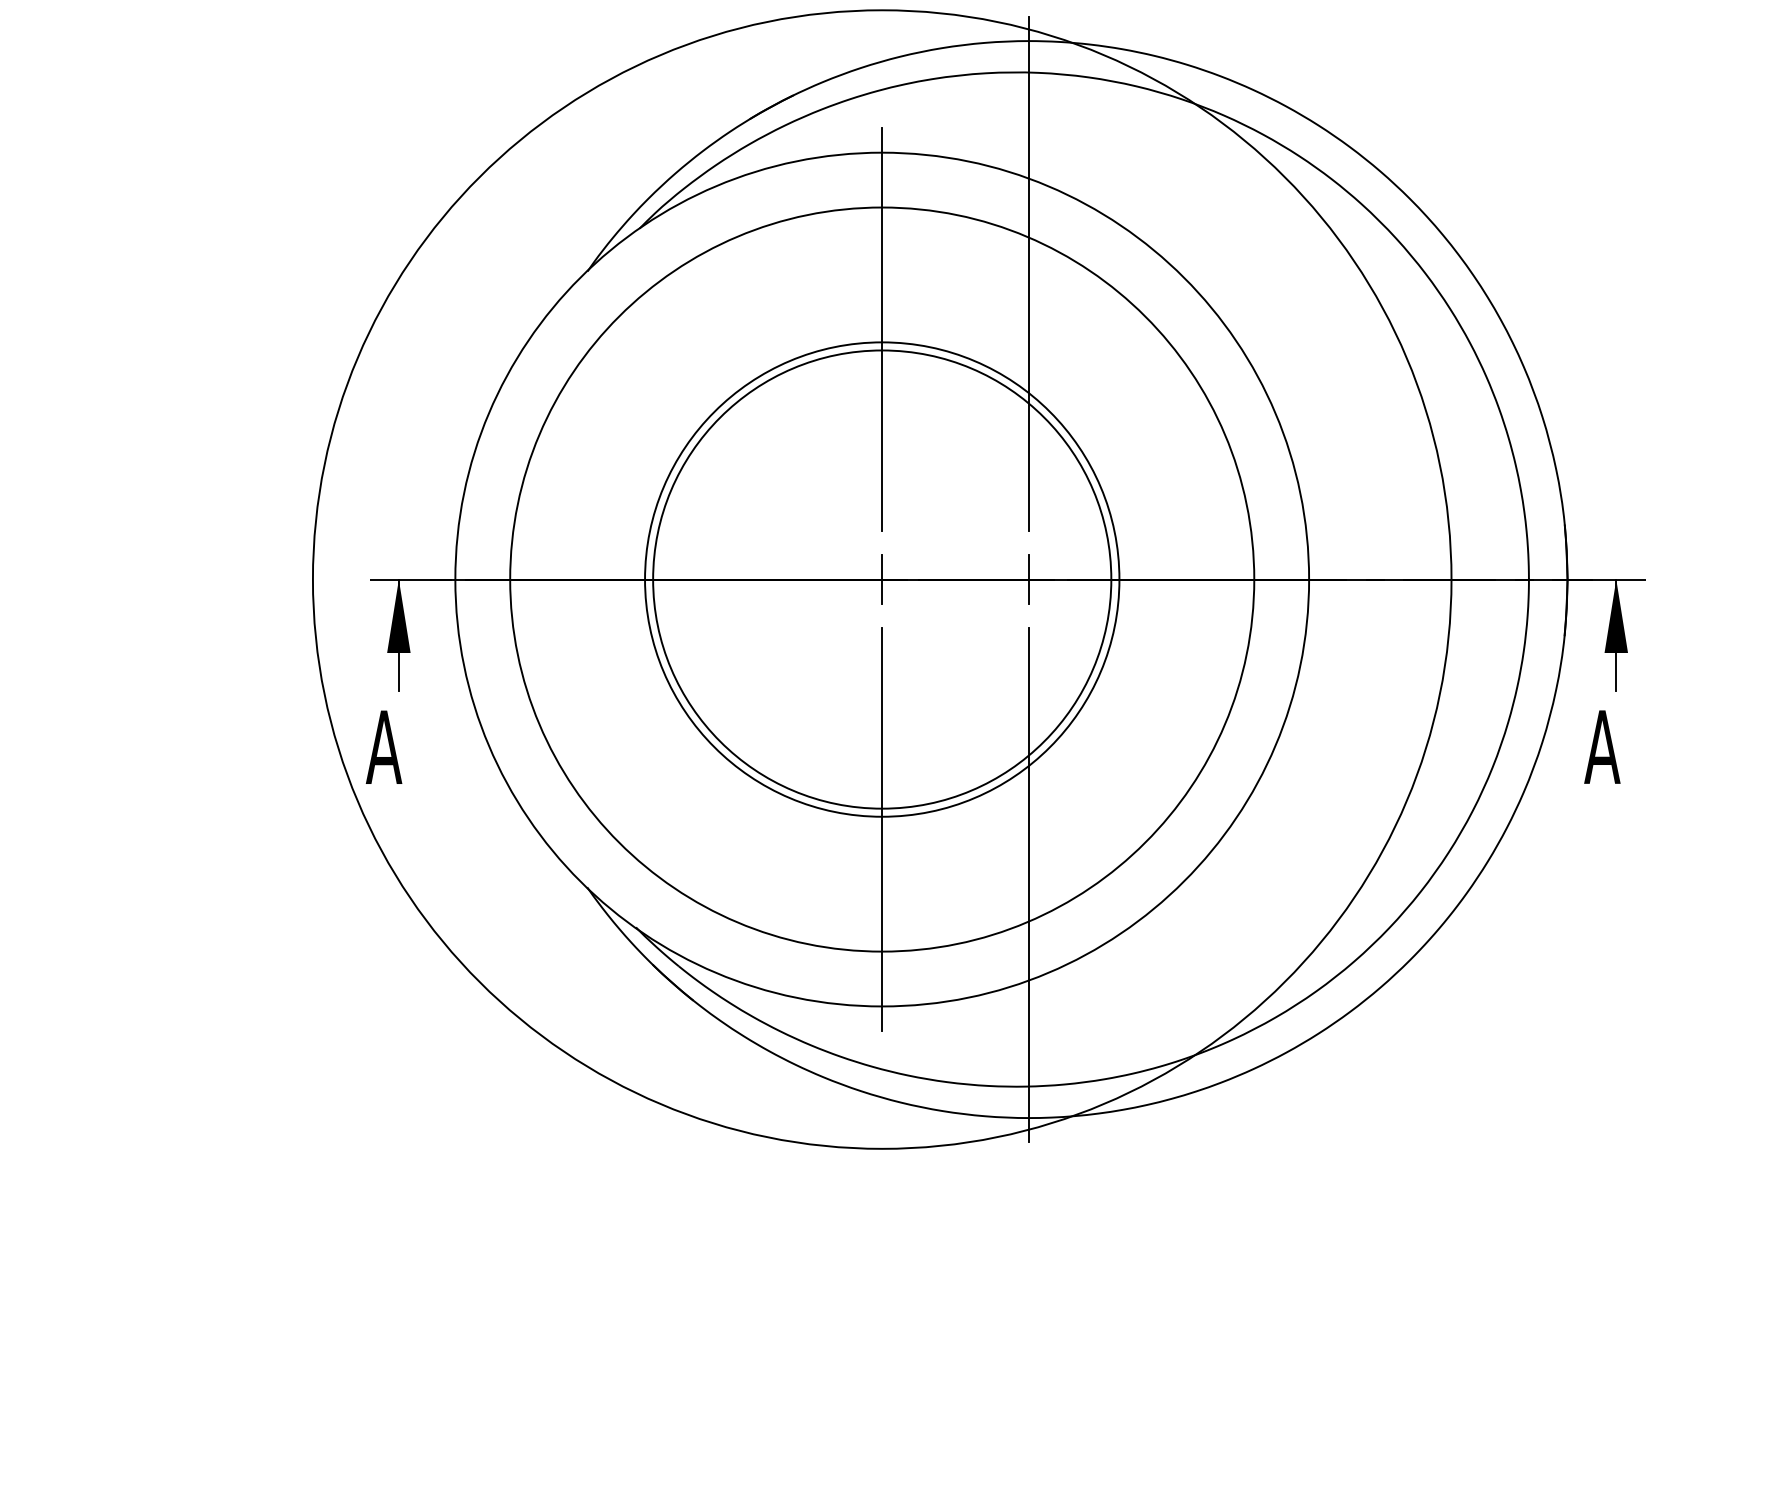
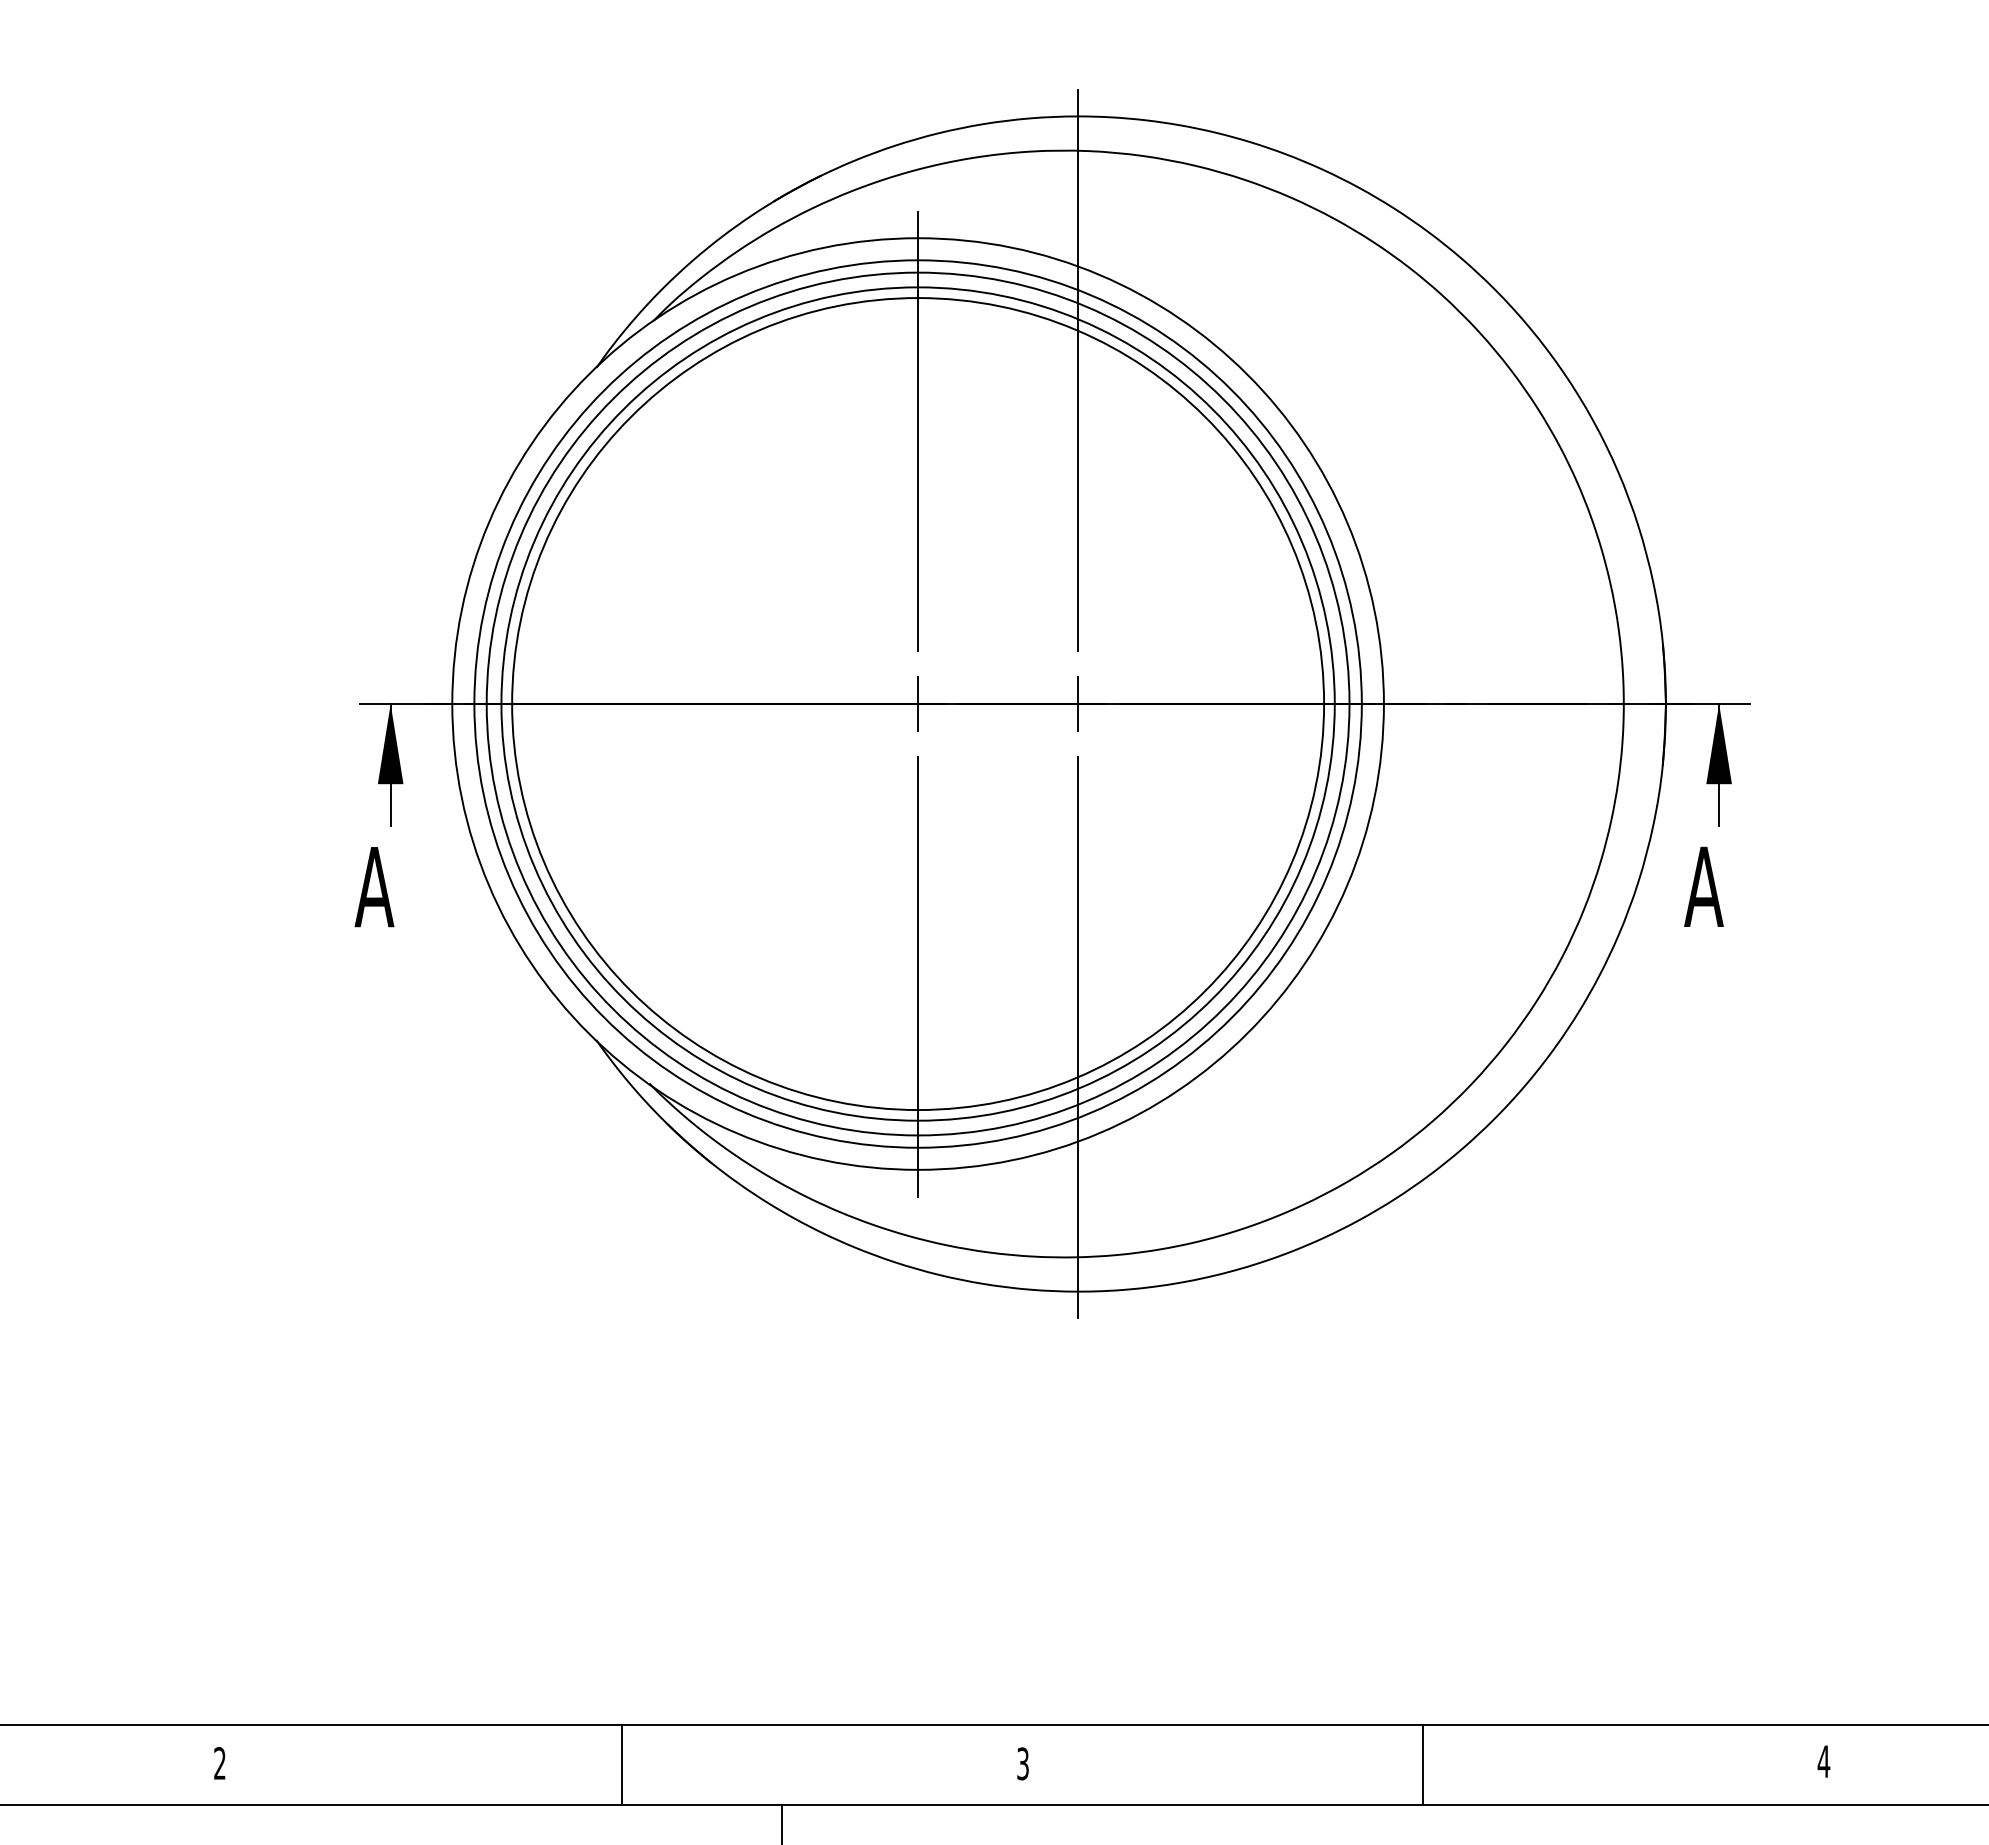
circle: (881, 579) -> (917, 703), size x0.71
circle: (881, 579) -> (917, 703), size x1.67
circle: (881, 579) -> (917, 703), size x1.67

